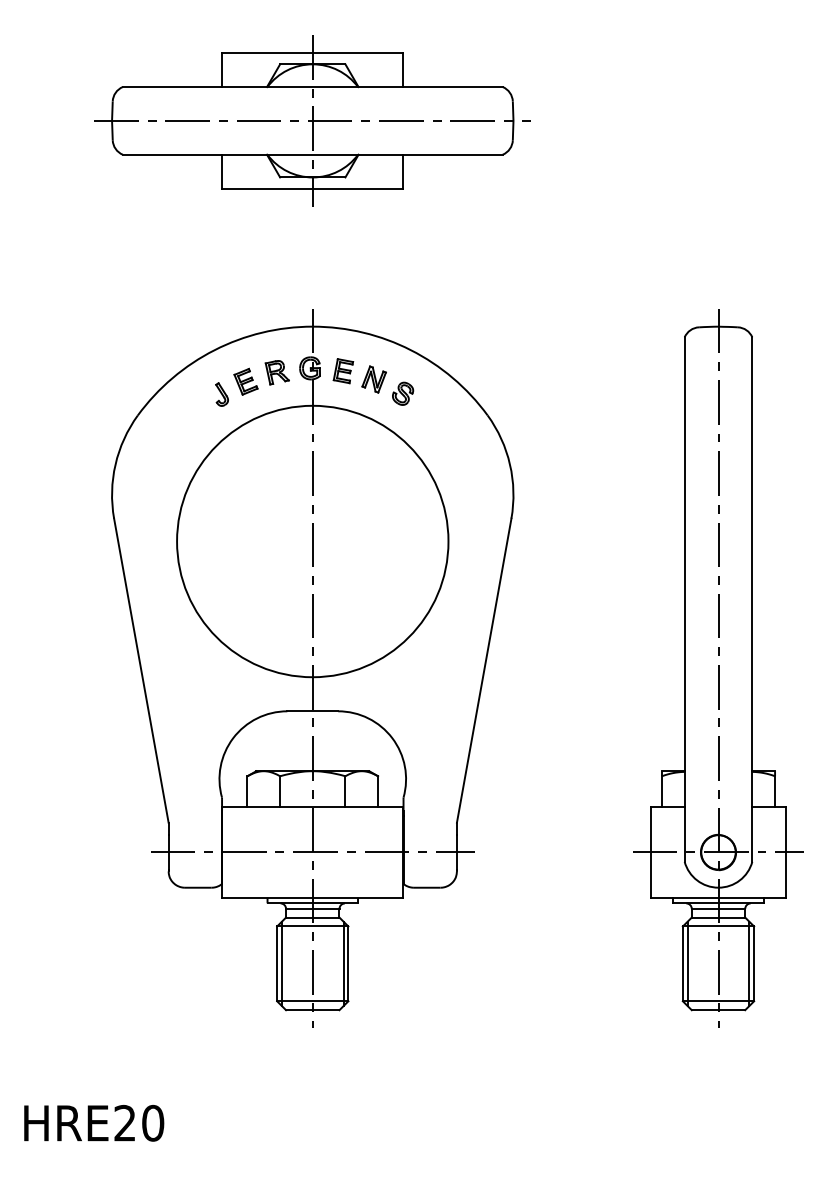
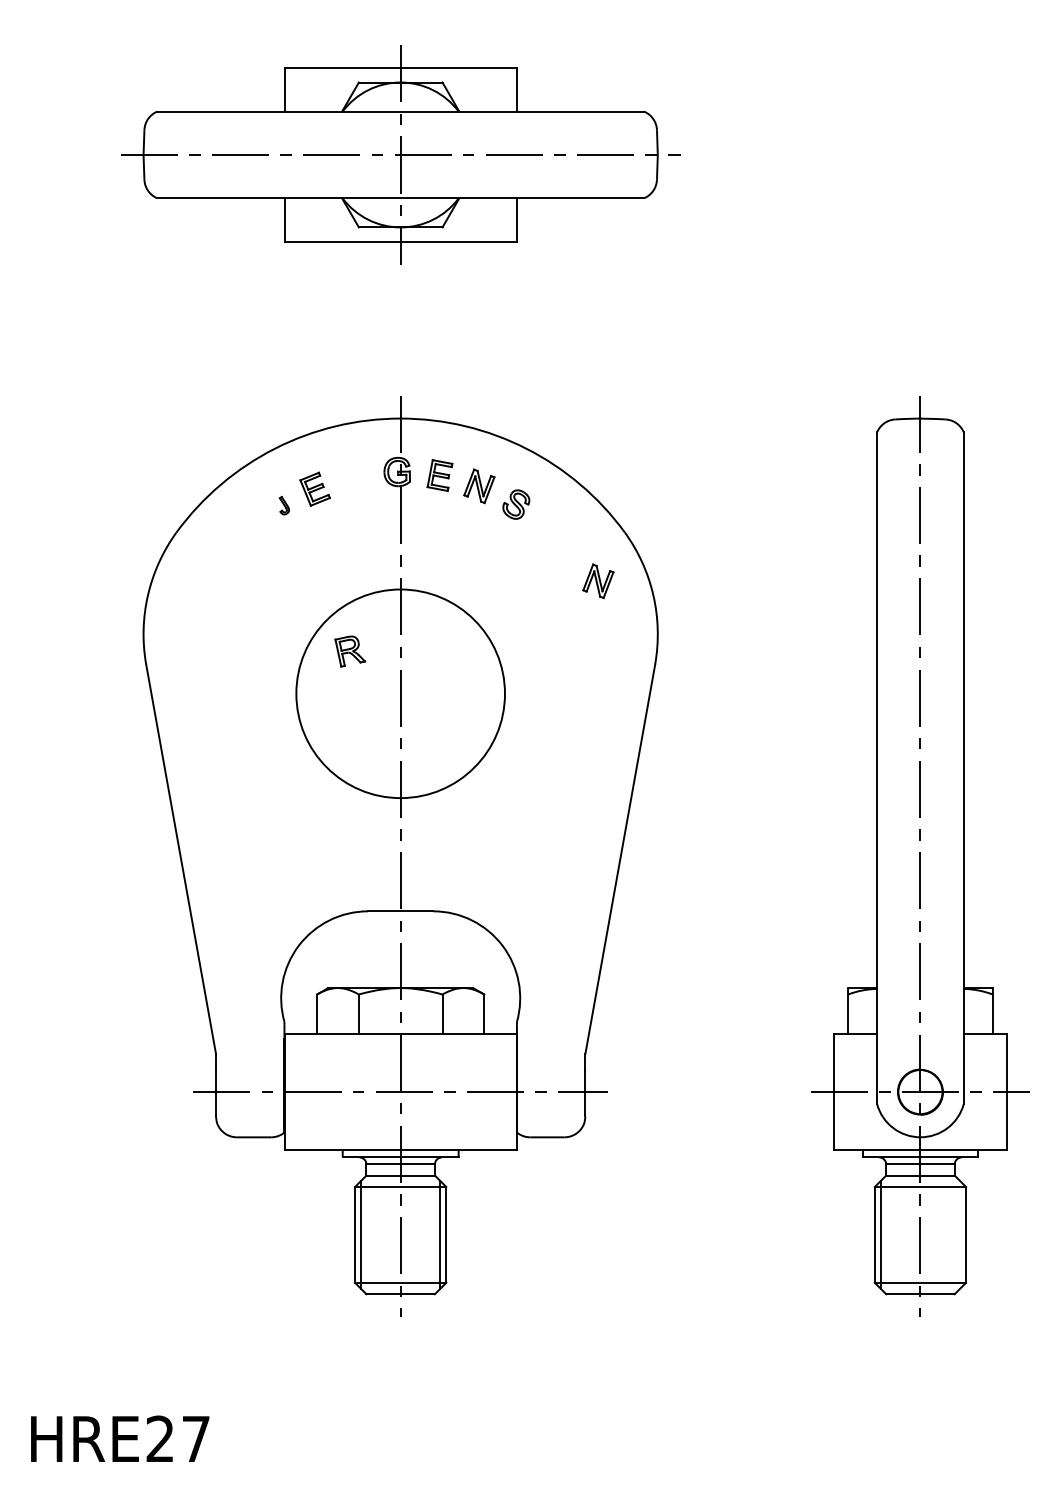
part: (277, 372) -> (350, 651), moved
part: (222, 394) -> (284, 505), size x0.6
part: (467, 453) -> (598, 581), added
circle: (312, 541) -> (400, 693), size x0.6
line: (748, 963) -> (959, 1234), removed
text: (153, 1122) -> (196, 1438), HRE20 -> HRE27

